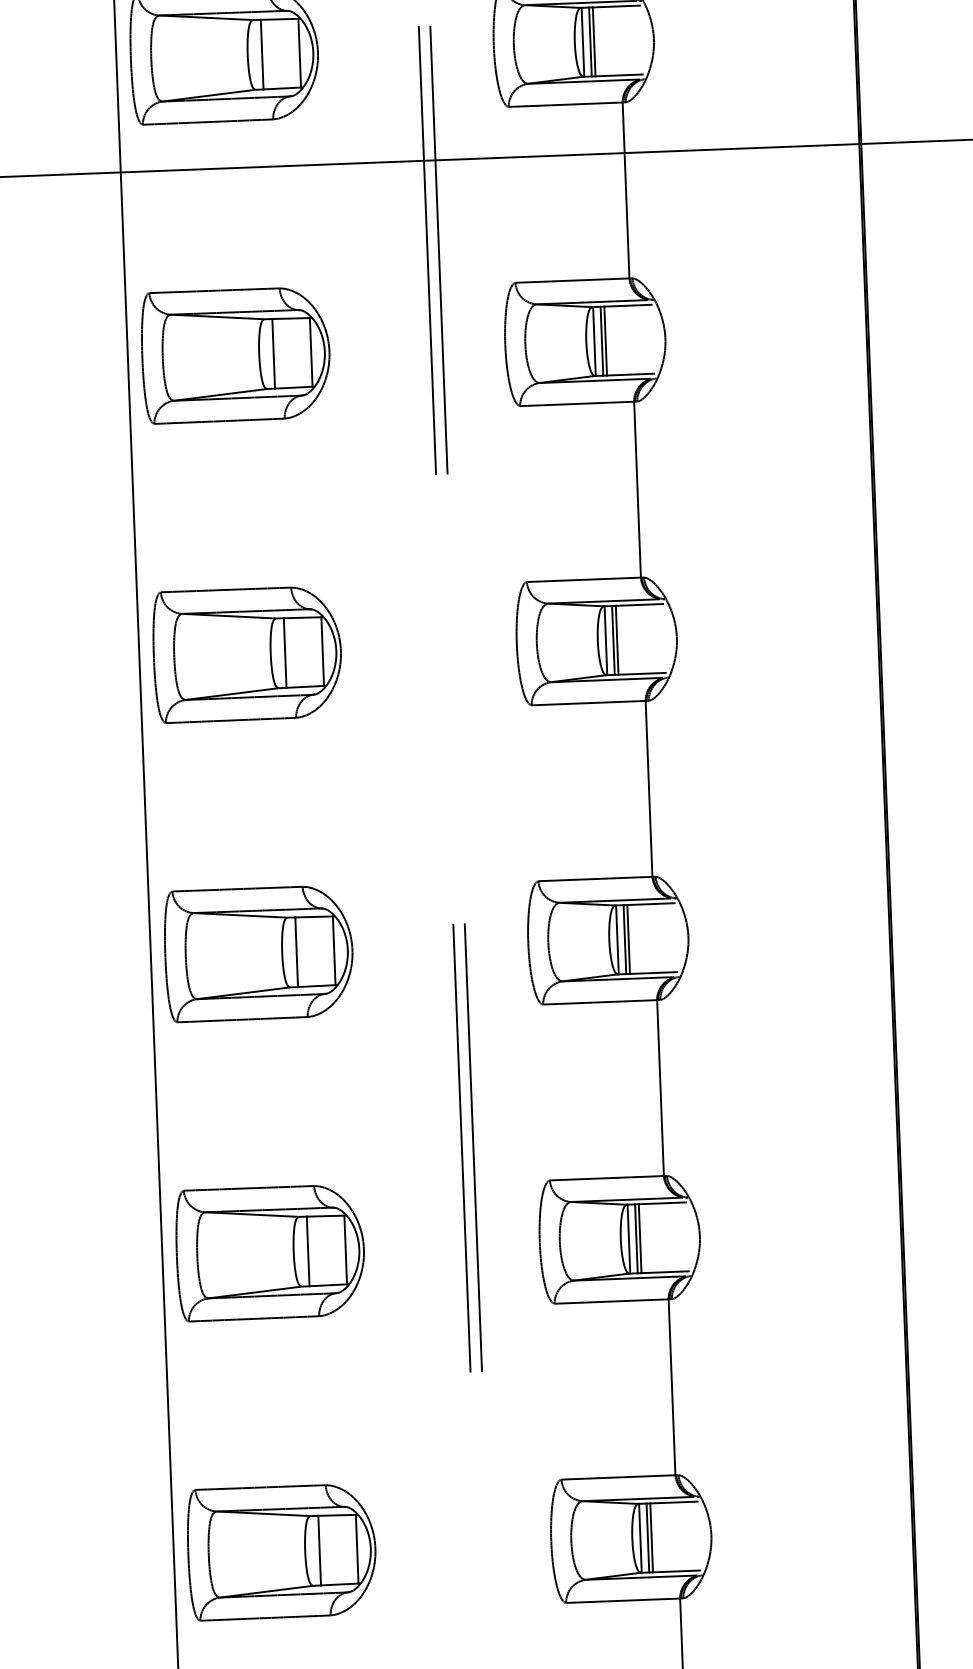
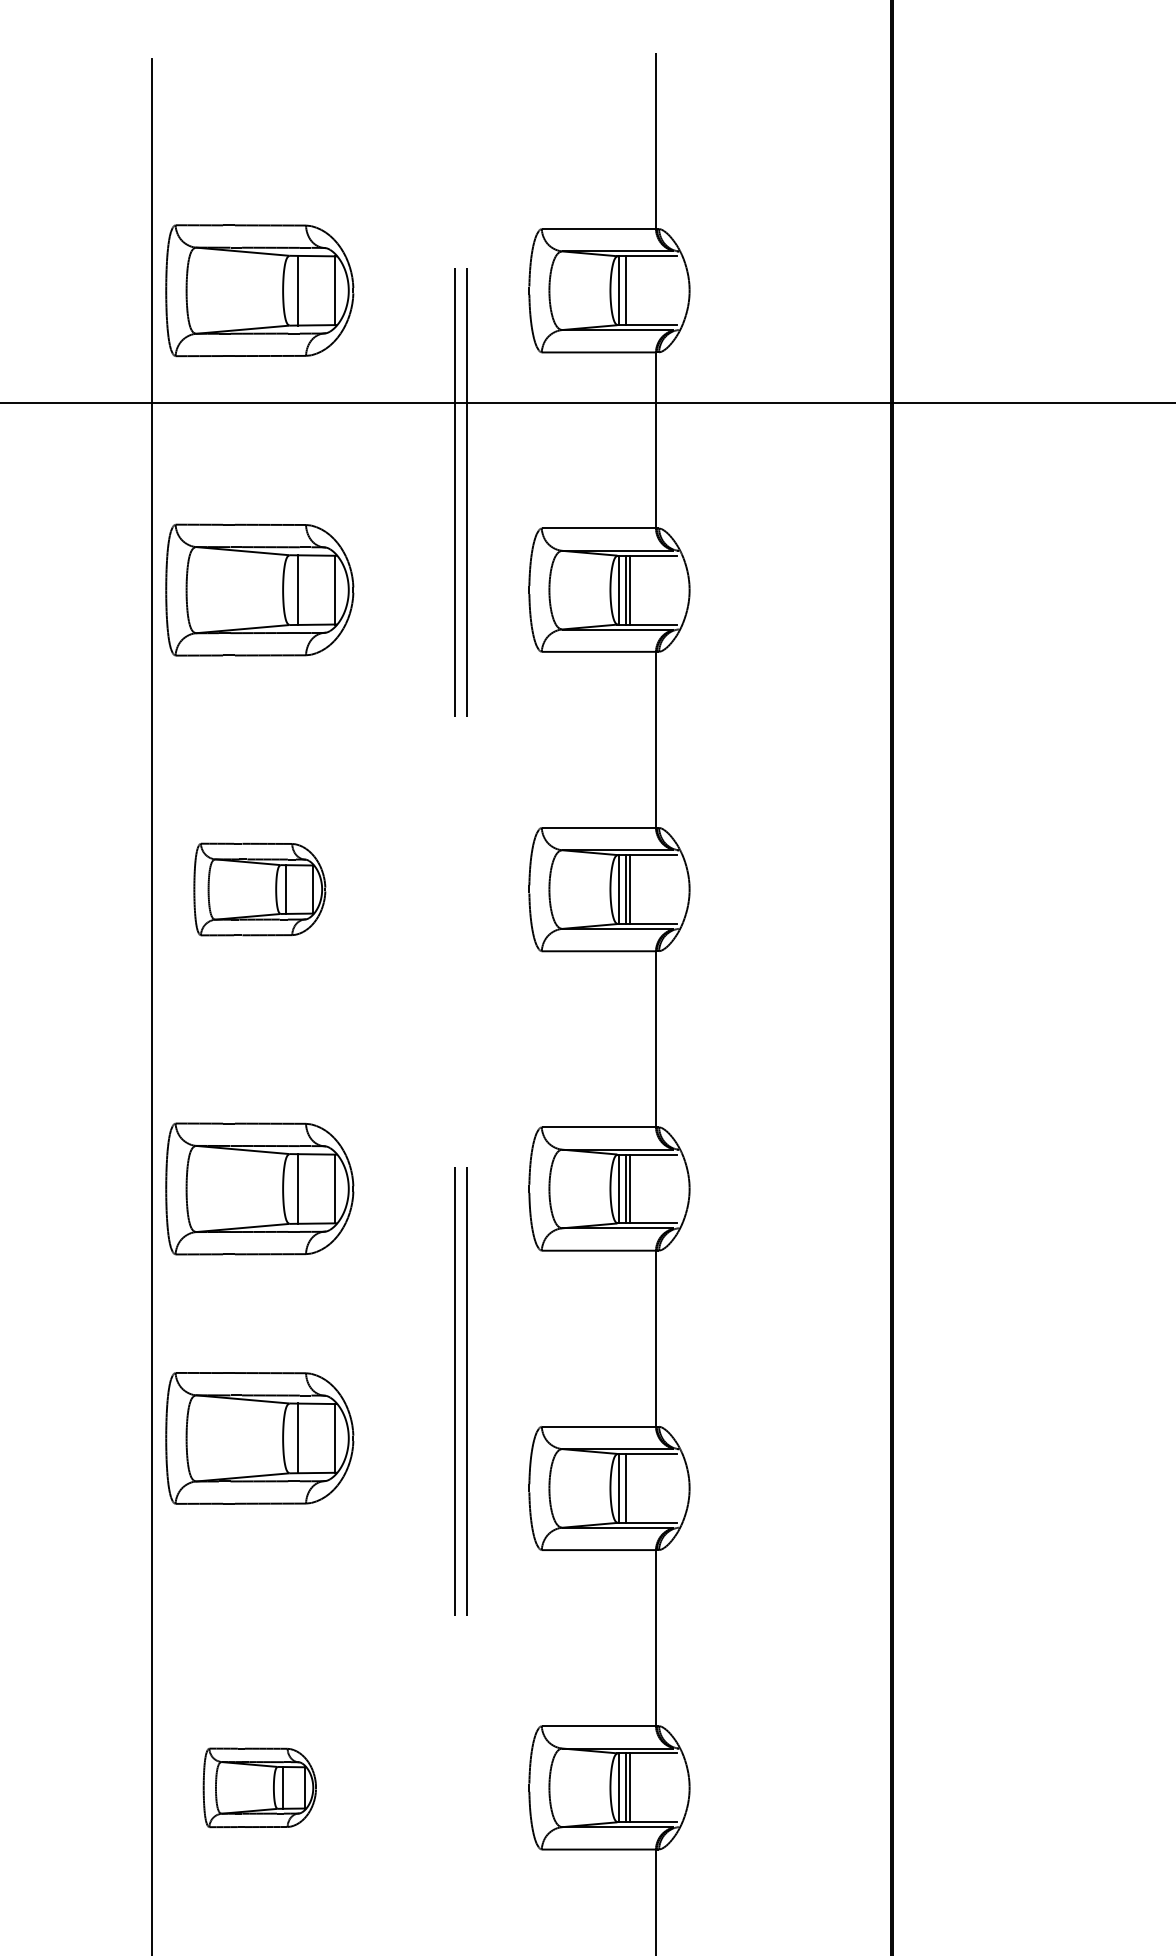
line: (593, 41) -> (629, 290), removed
part: (247, 654) -> (259, 889), size x0.7
line: (639, 1237) -> (629, 1487), removed
part: (270, 1252) -> (259, 1438), moved
part: (281, 1551) -> (259, 1787), size x0.6

